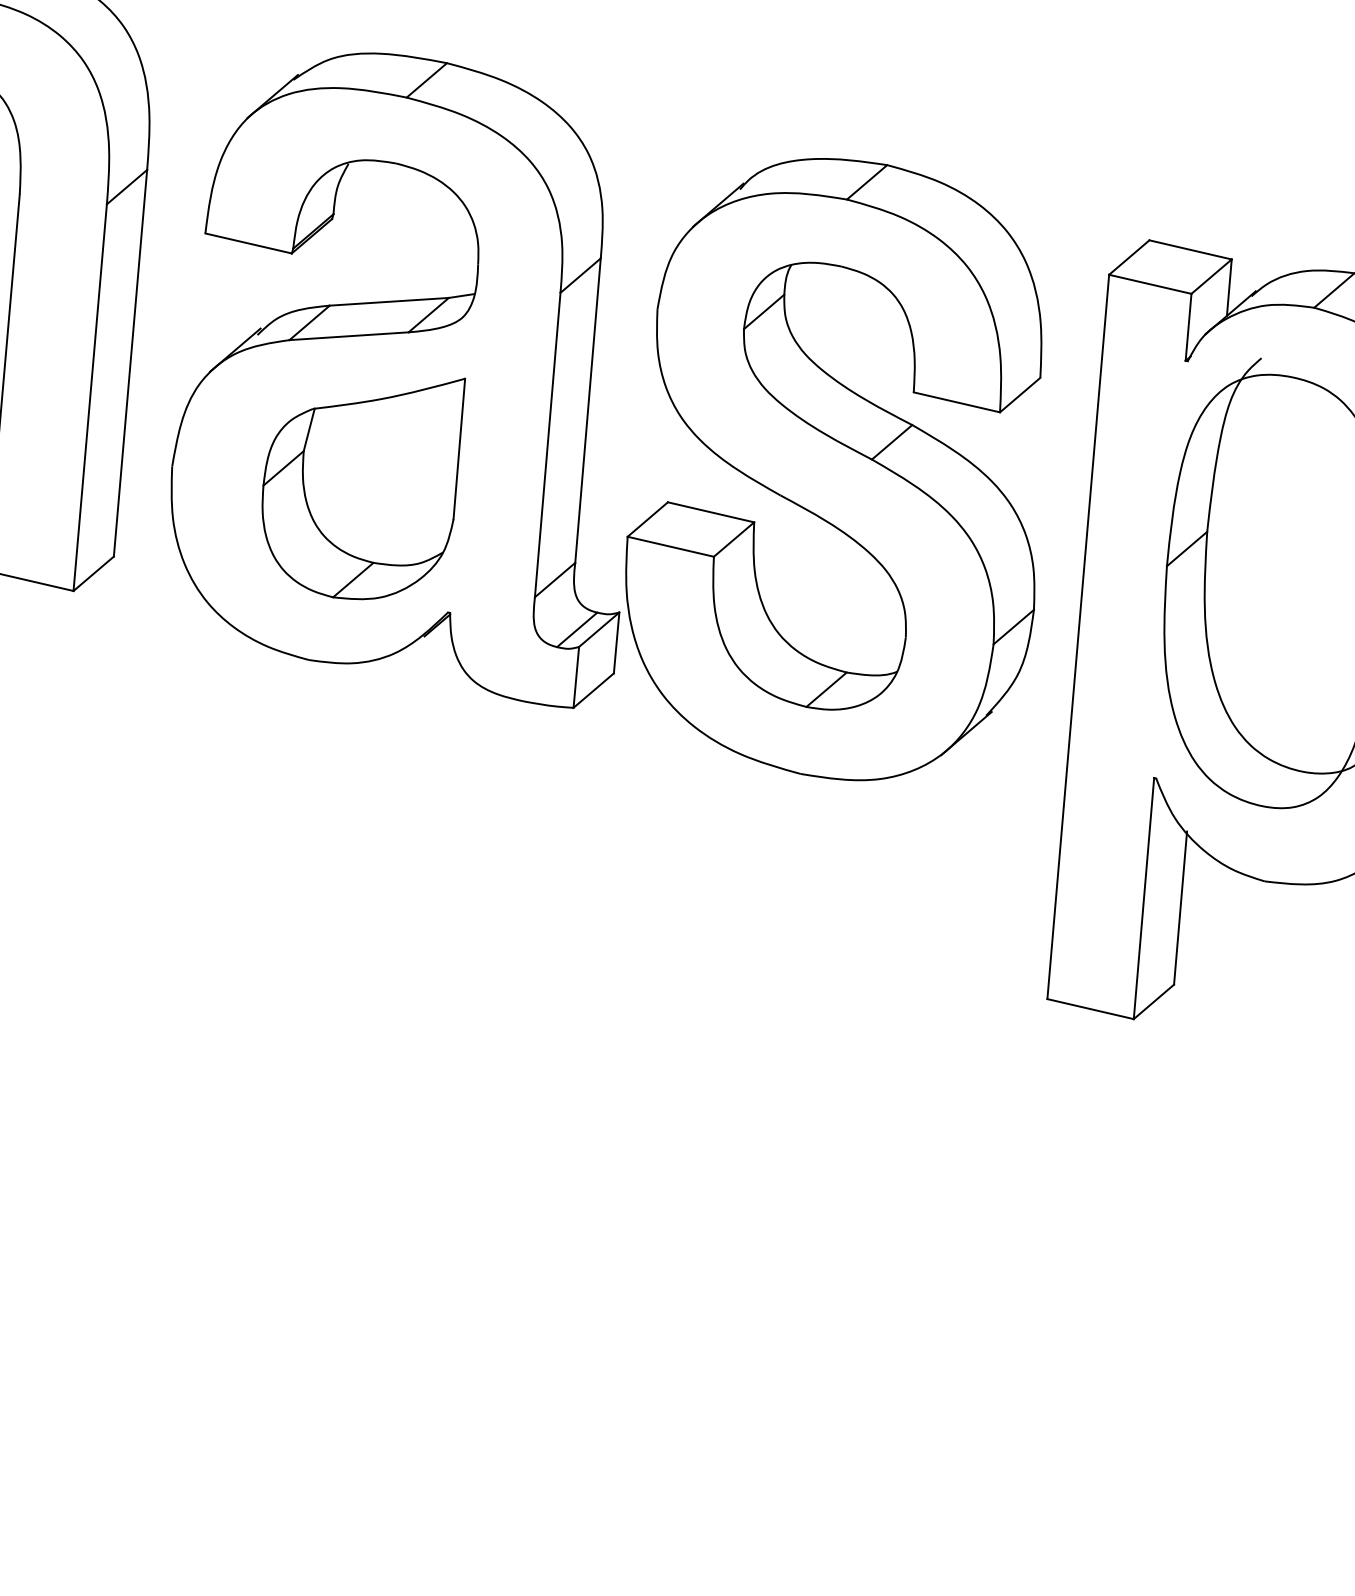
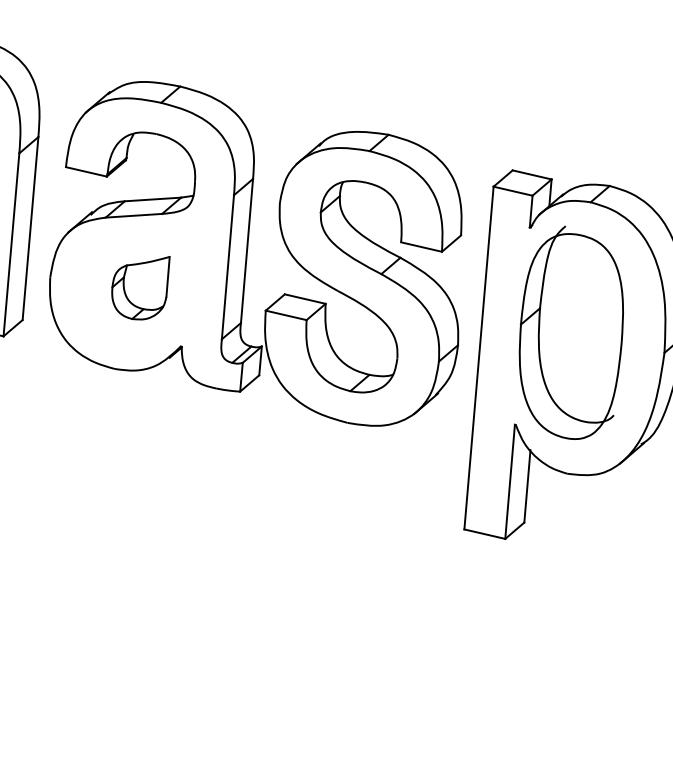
part: (362, 489) -> (140, 288), size x0.6

